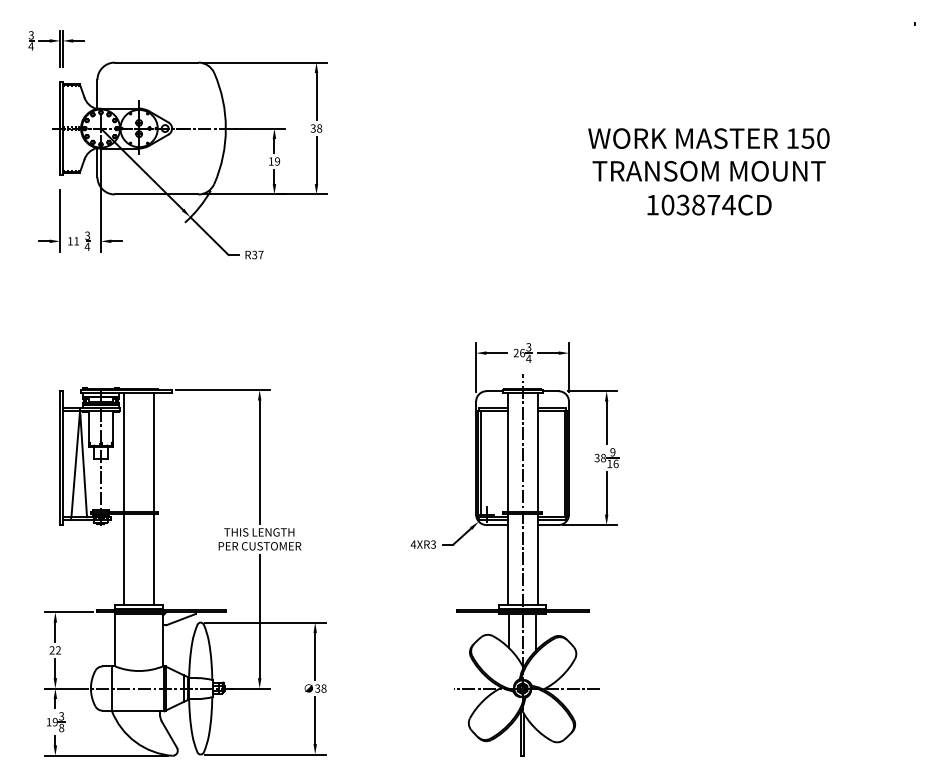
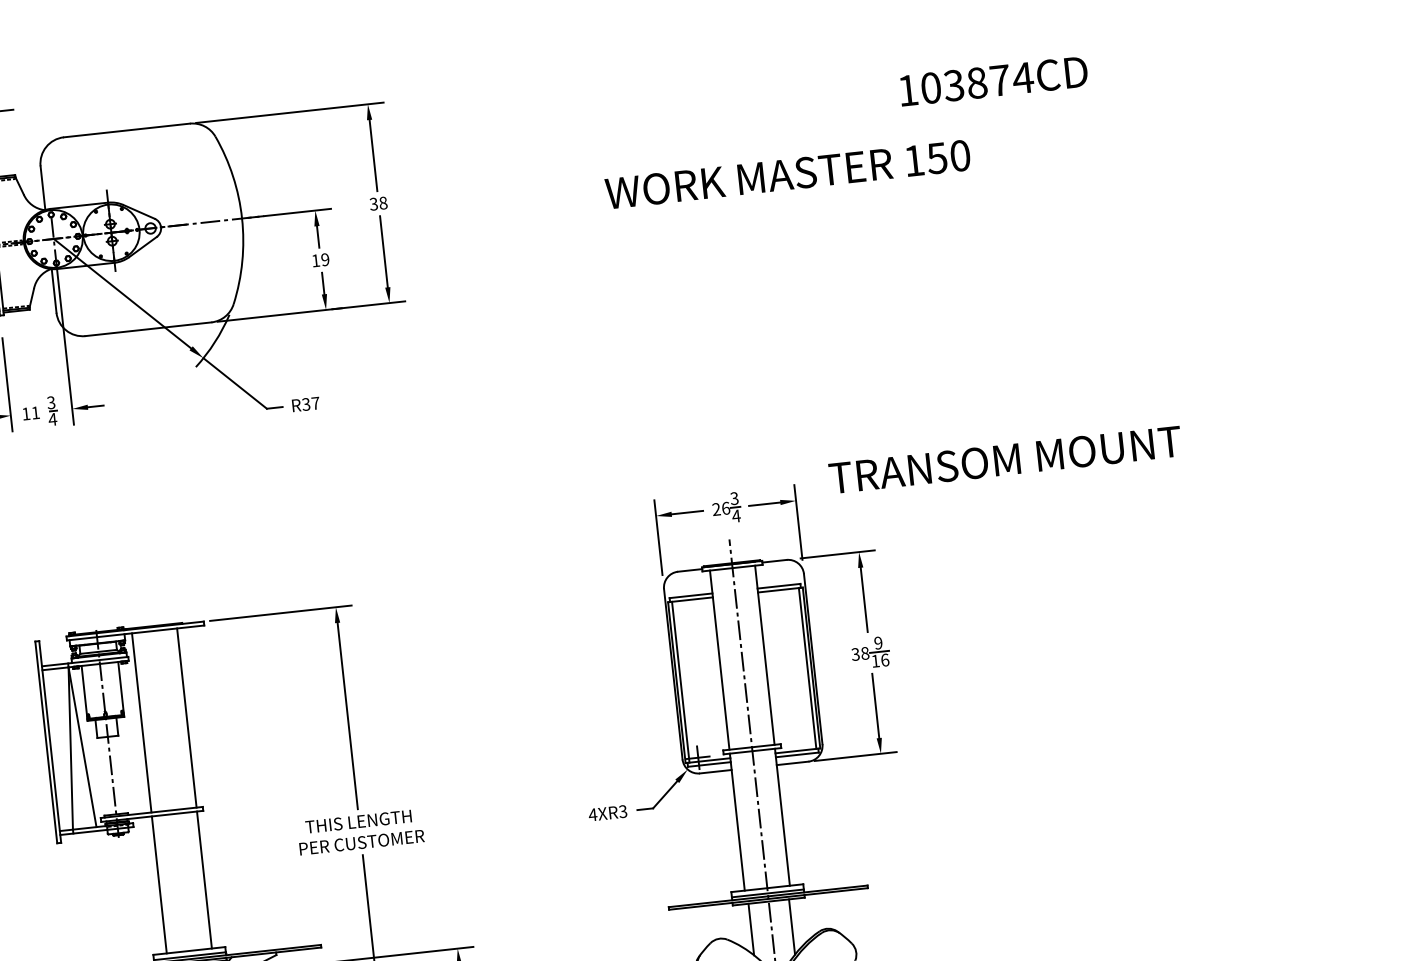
text: (708, 138) -> (787, 174), moved
text: (708, 170) -> (1004, 458), moved
text: (709, 204) -> (993, 80), moved

